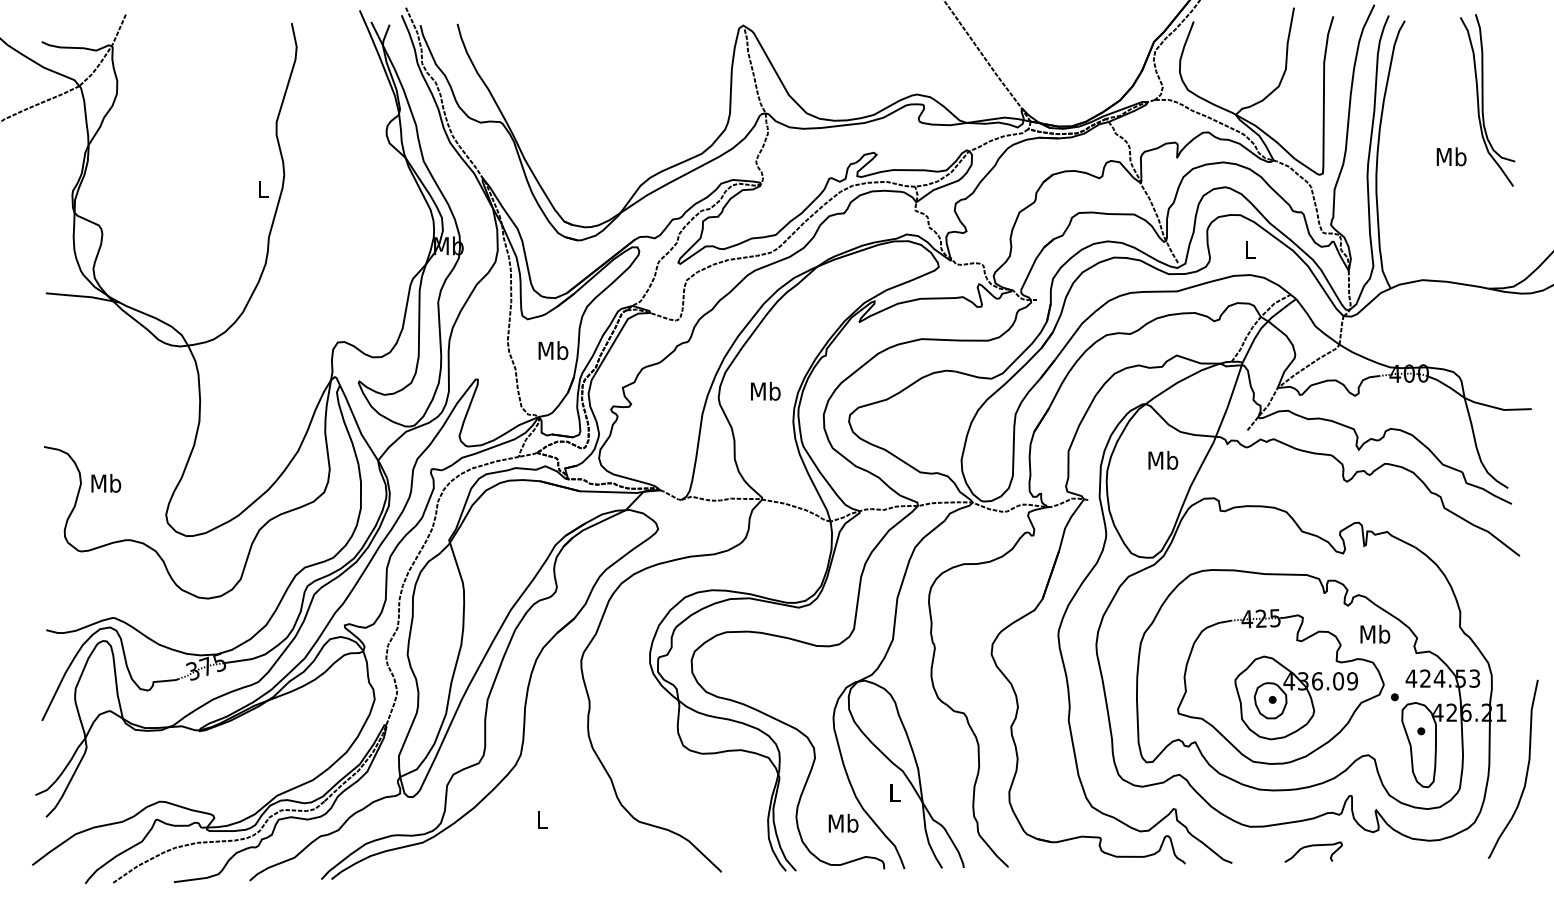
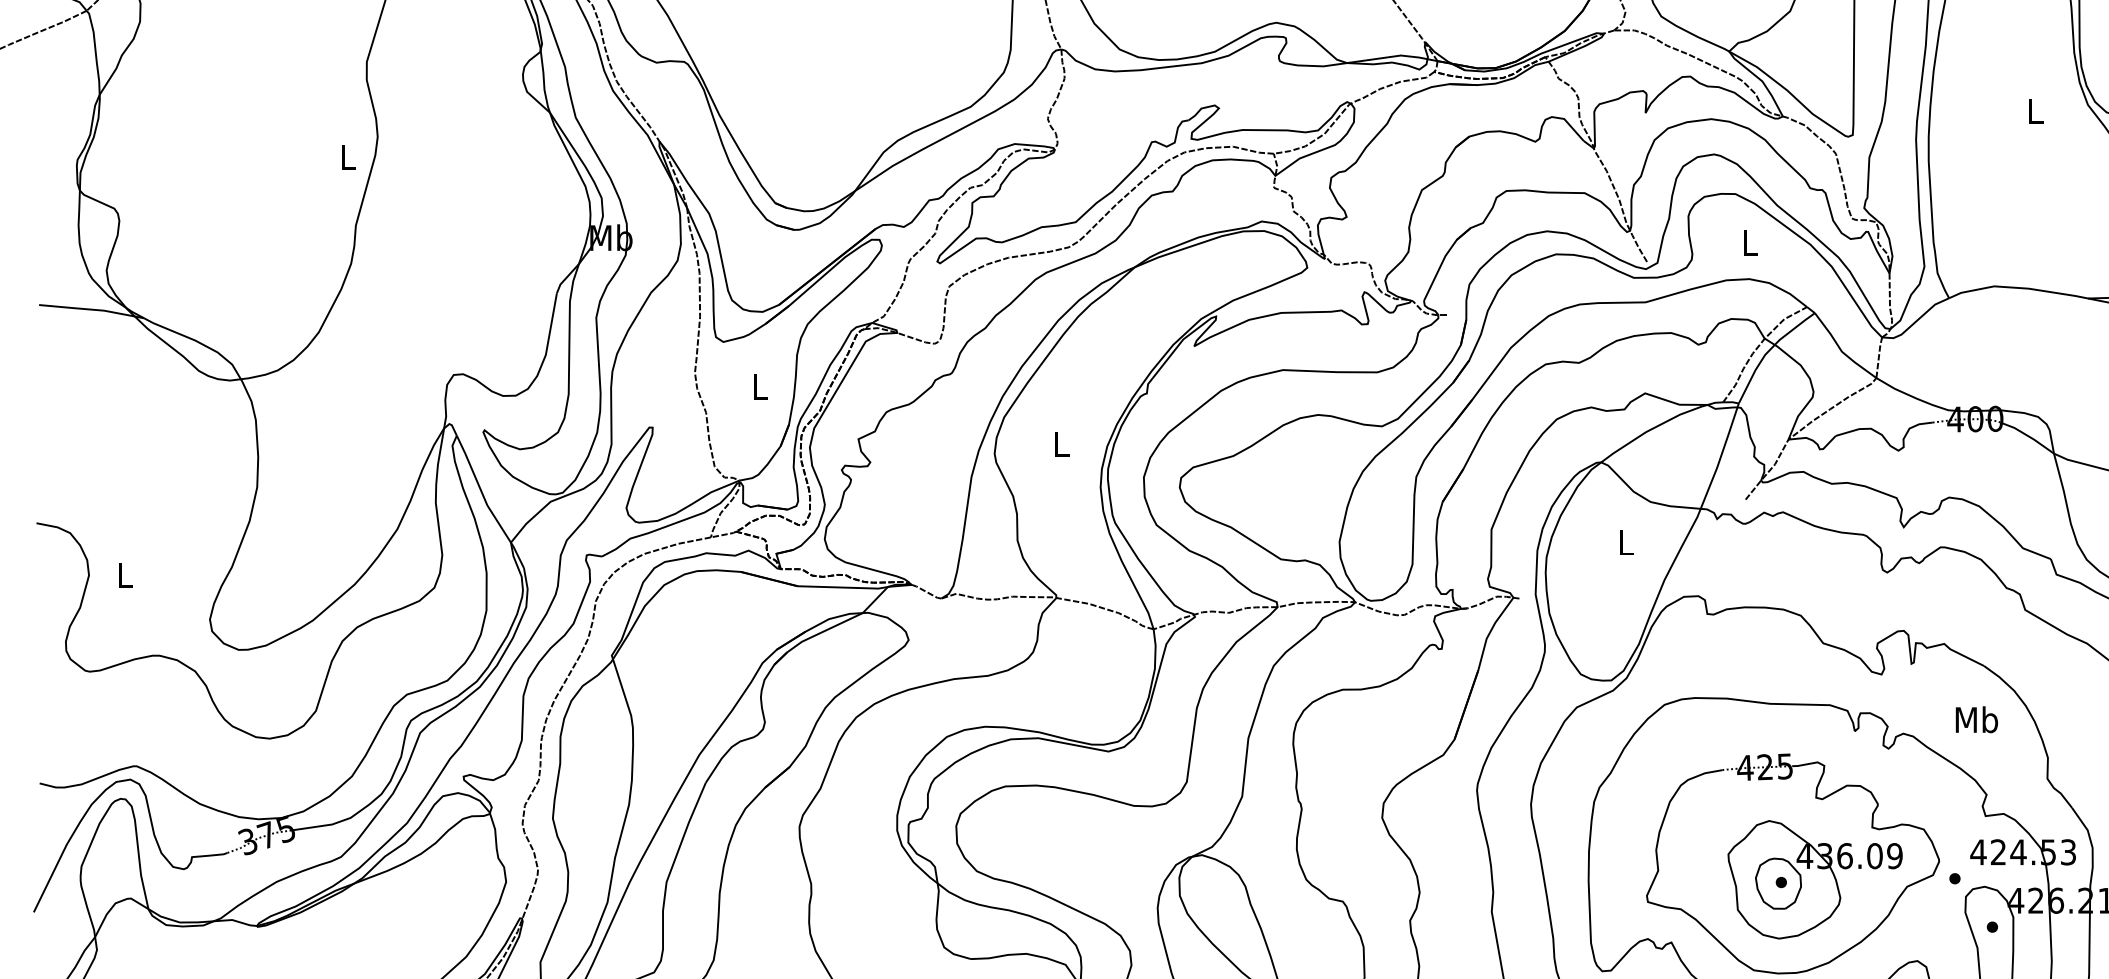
text: (1451, 156) -> (2035, 110), Mb -> L
text: (553, 350) -> (760, 386), Mb -> L
text: (765, 390) -> (1061, 443), Mb -> L
text: (1163, 460) -> (1626, 542), Mb -> L
text: (106, 482) -> (125, 573), Mb -> L
text: (1375, 633) -> (1977, 718), moved

